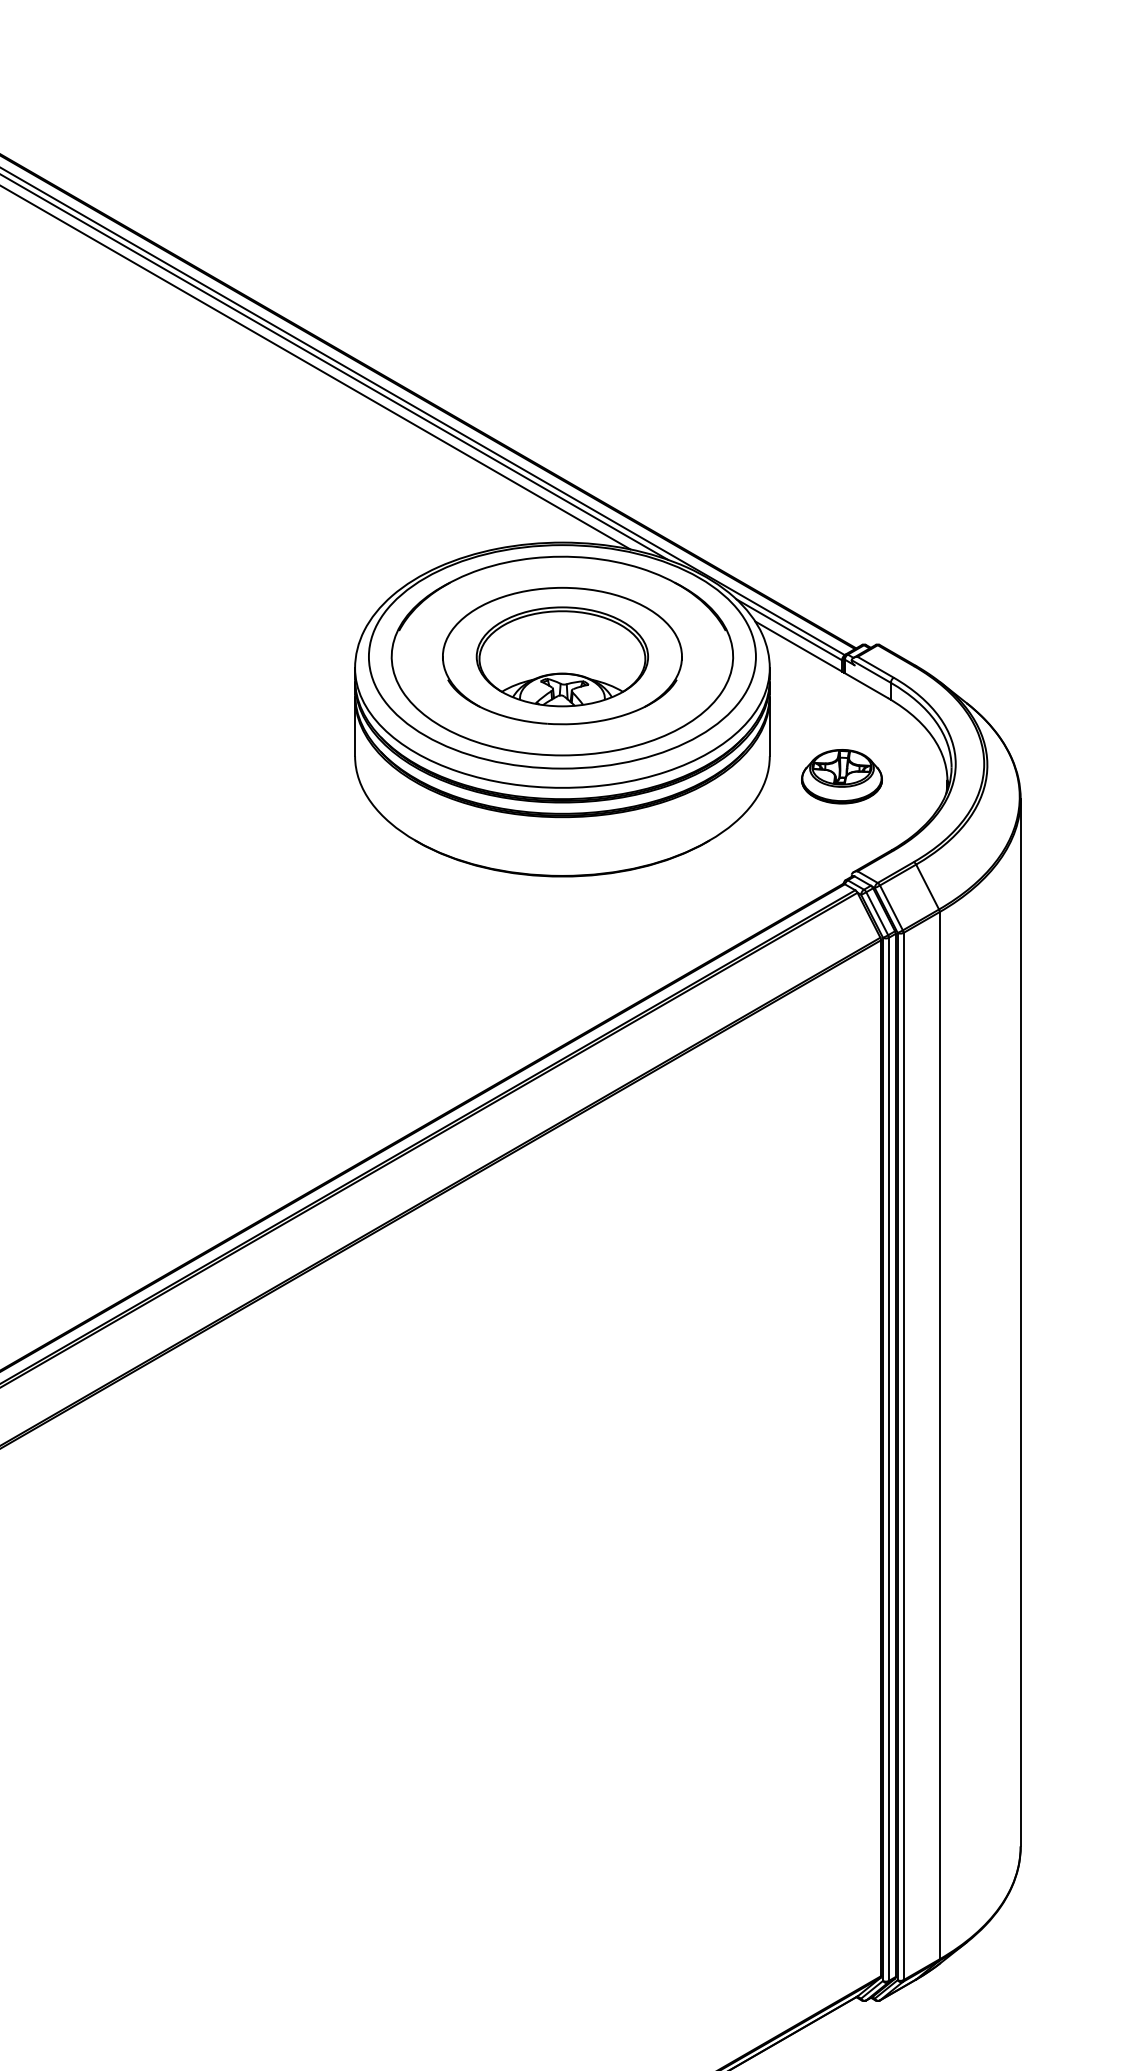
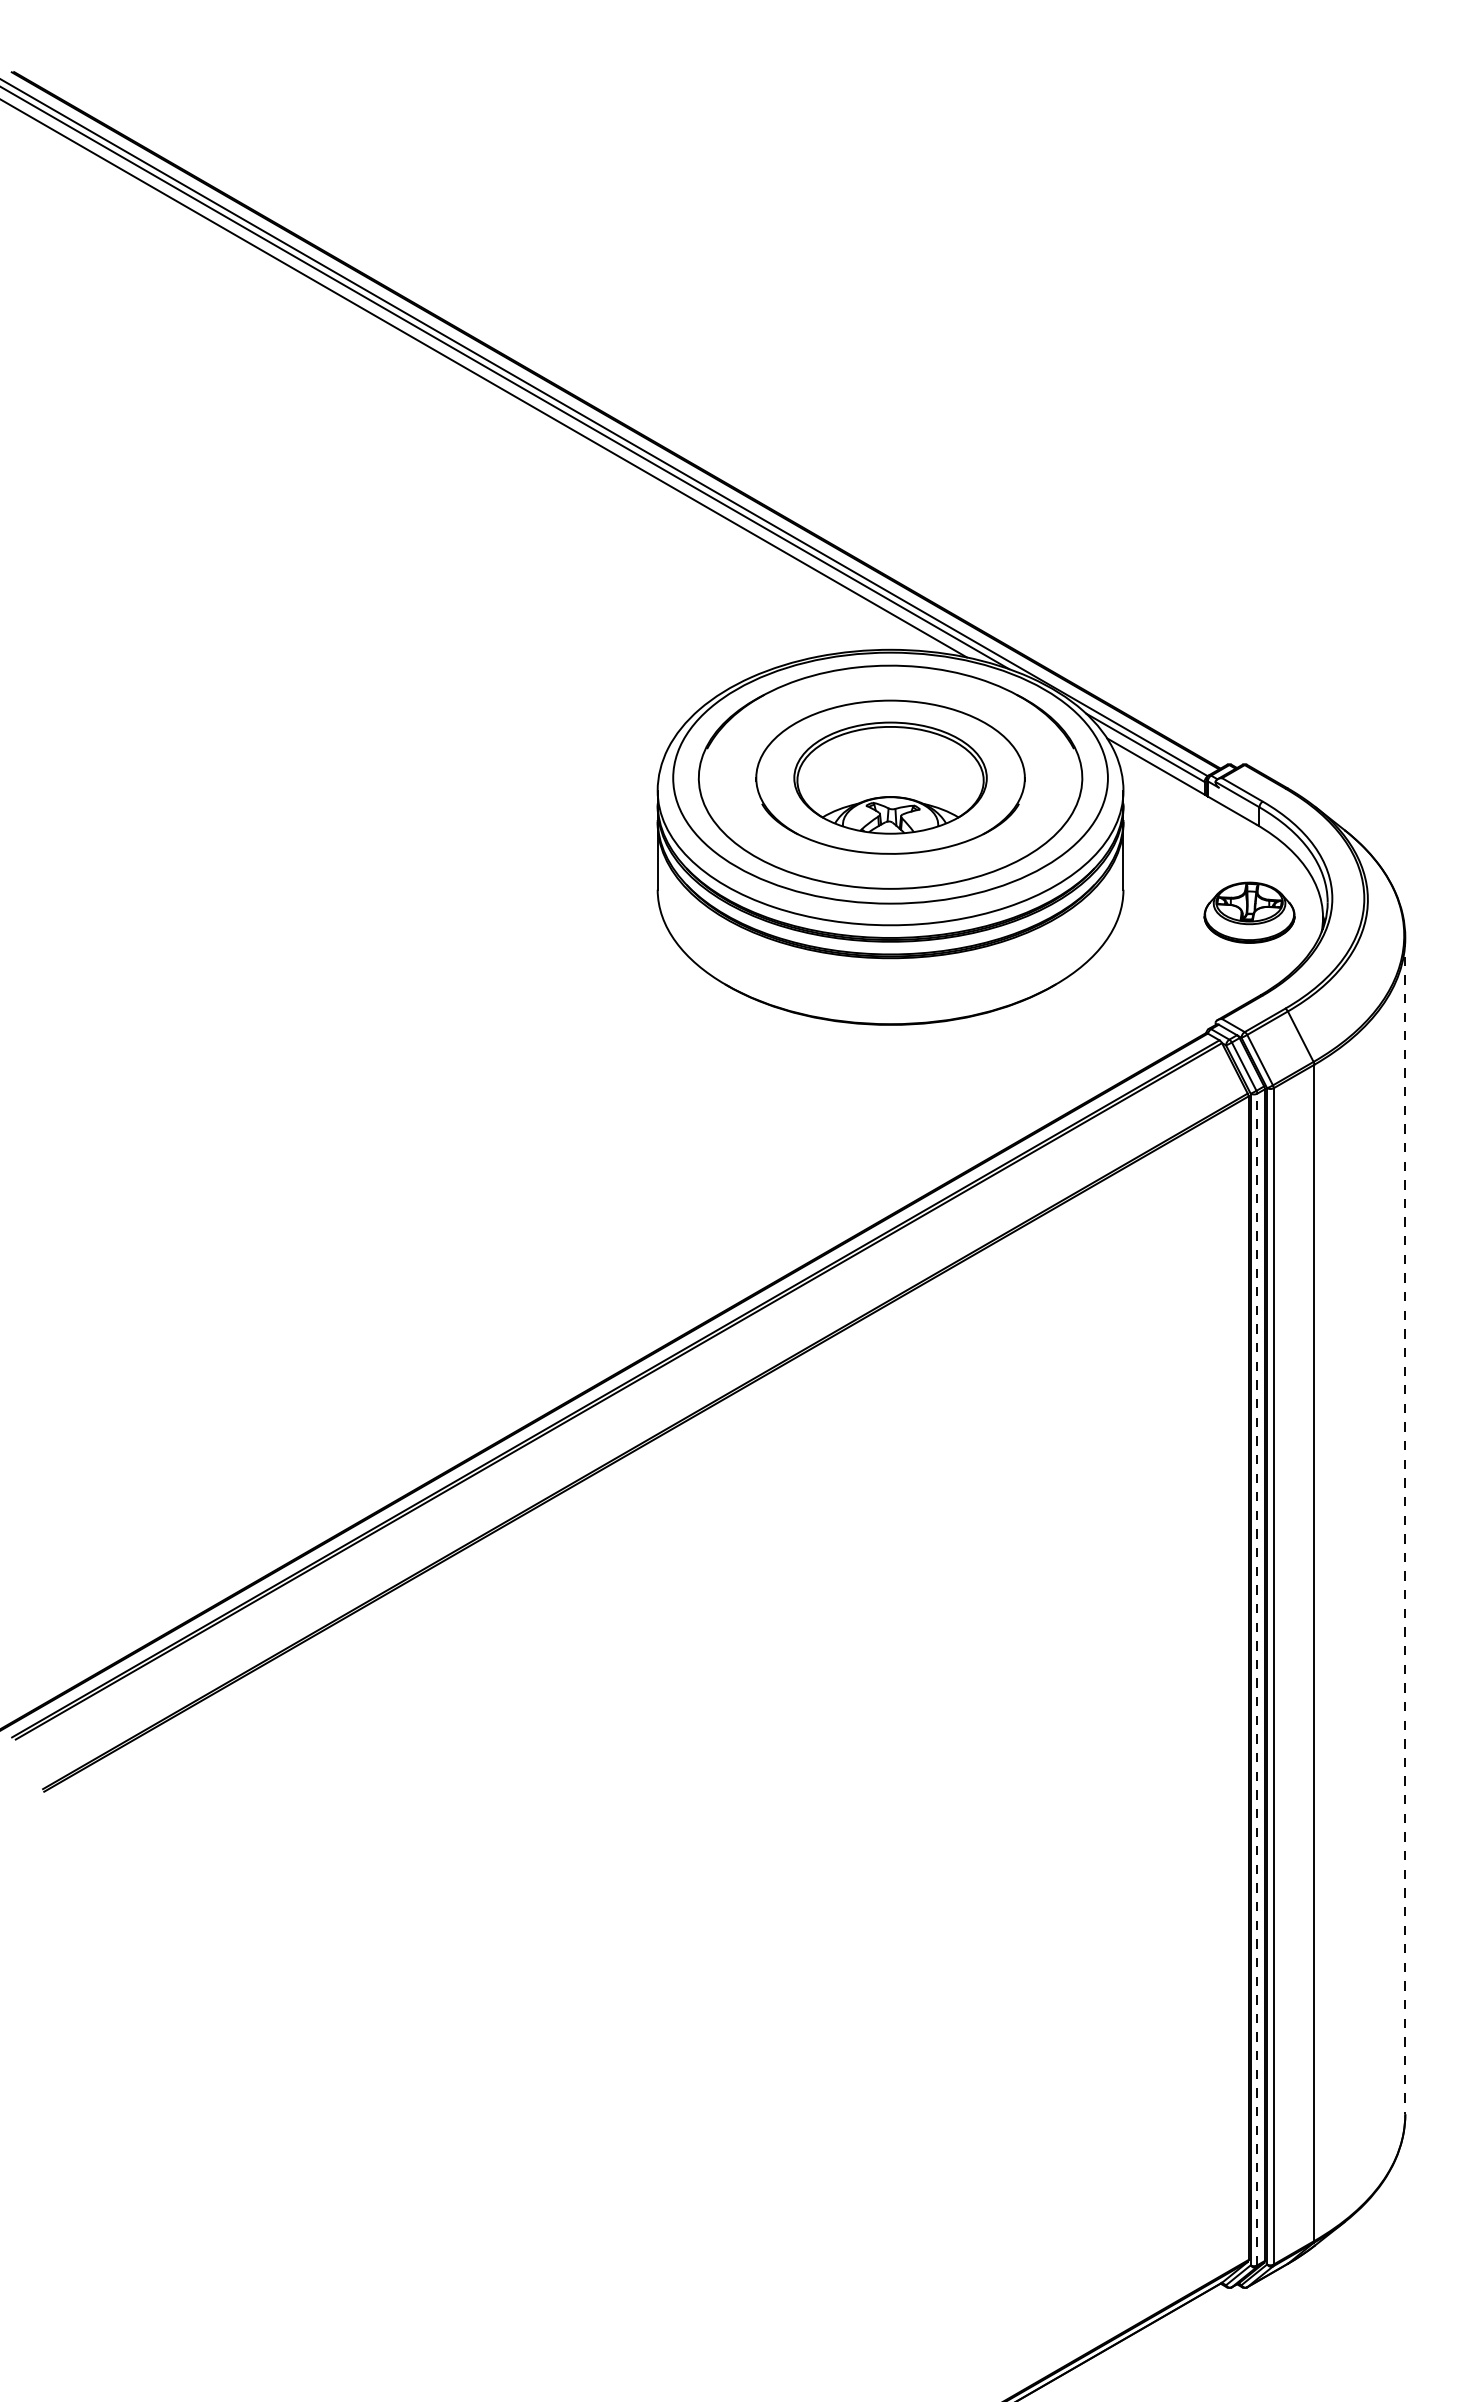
part: (841, 776) -> (1249, 912), moved
line: (1020, 1323) -> (1405, 1526), solid -> dashed
line: (889, 1459) -> (1257, 1679), solid -> dashed

